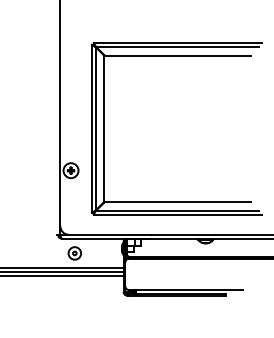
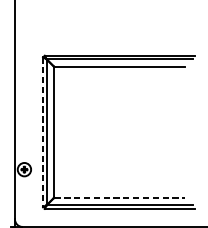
line: (91, 128) -> (42, 132), solid -> dashed
line: (178, 202) -> (120, 198), solid -> dashed

